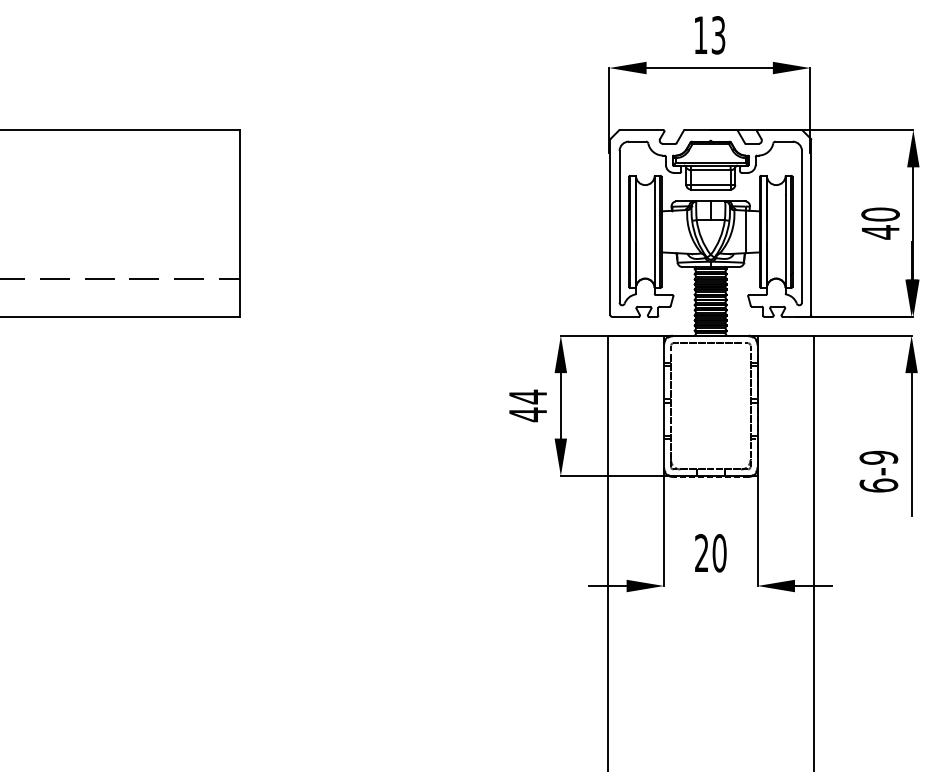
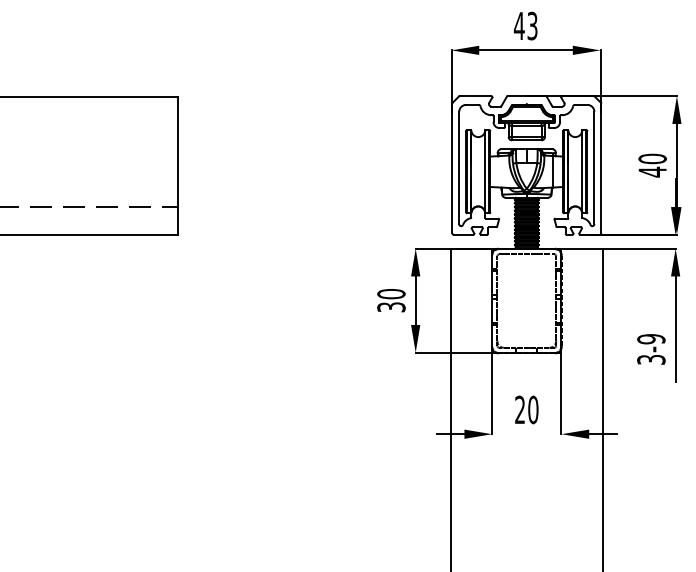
text: (699, 34) -> (518, 25), 13 -> 43
text: (528, 405) -> (391, 300), 44 -> 30
text: (879, 485) -> (651, 359), 6-9 -> 3-9

